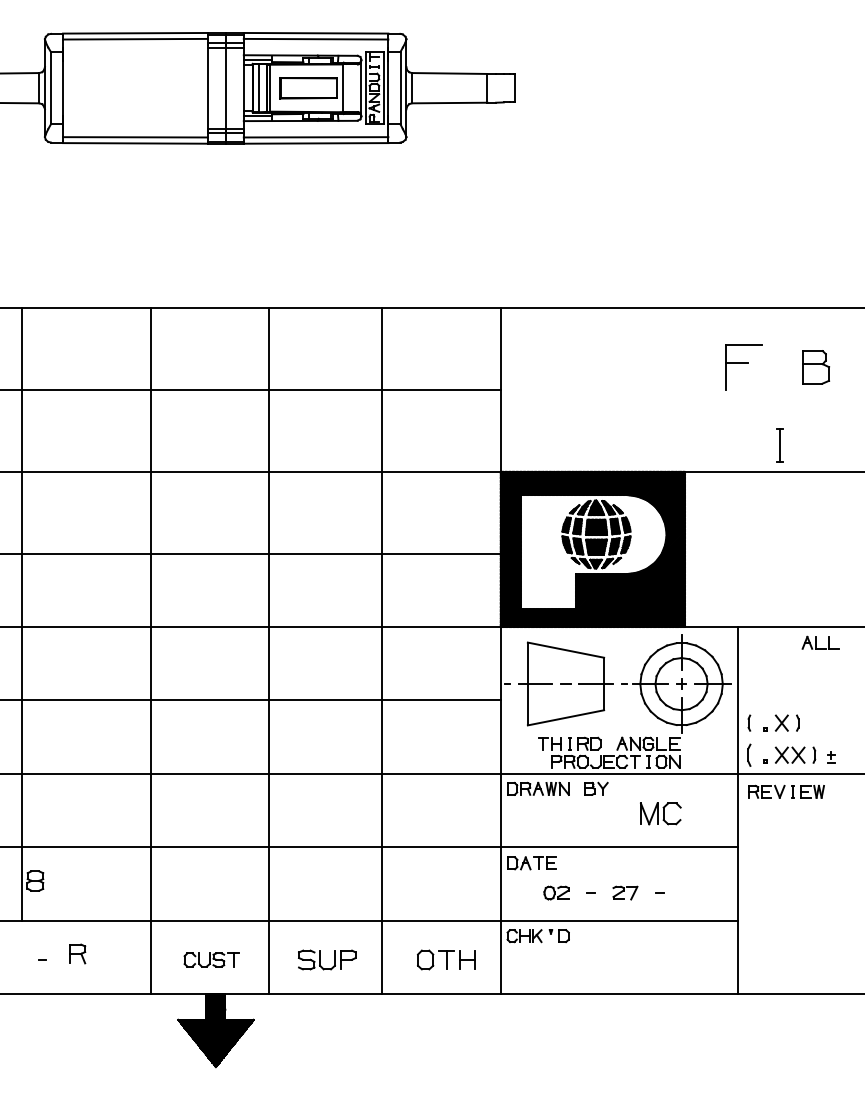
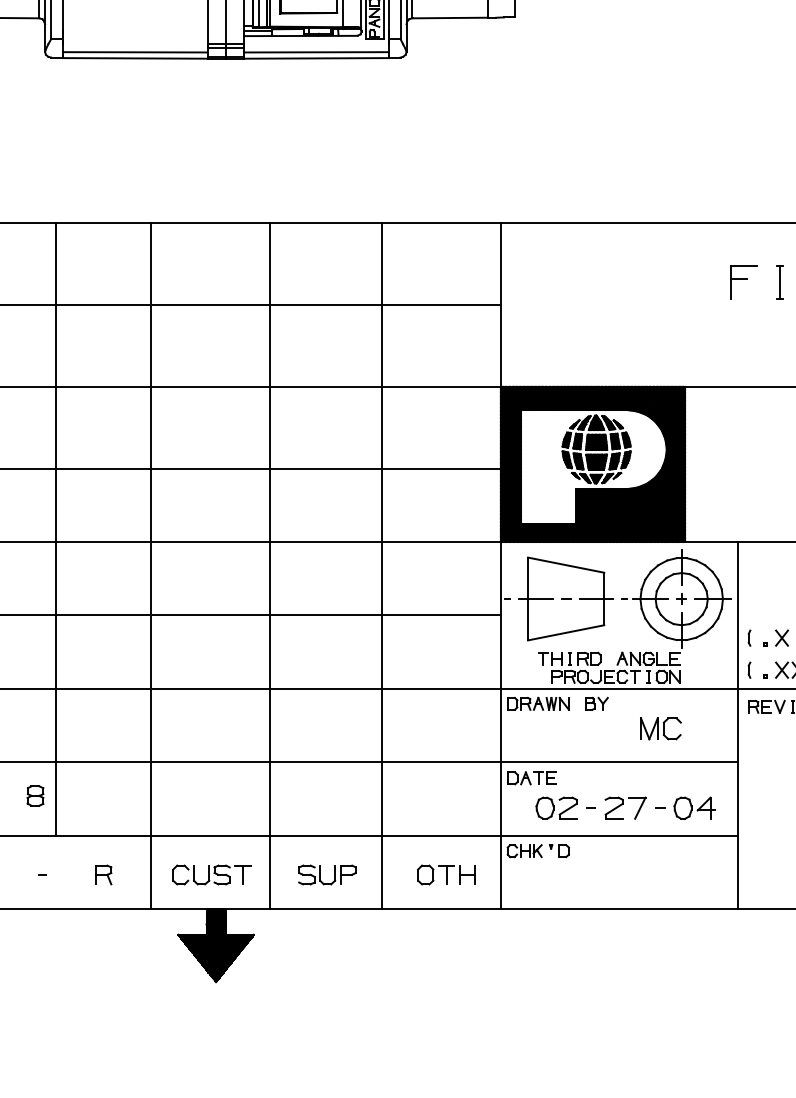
part: (743, 367) -> (743, 282), size x0.71
part: (779, 445) -> (779, 282), moved
line: (21, 614) -> (55, 529), moved
part: (749, 754) -> (749, 669), size x0.71
part: (556, 892) -> (556, 807), size x1.67
part: (625, 892) -> (625, 807), size x1.67
part: (694, 892) -> (694, 807), added
part: (77, 953) -> (103, 874), moved
part: (211, 959) -> (211, 874), size x1.43

